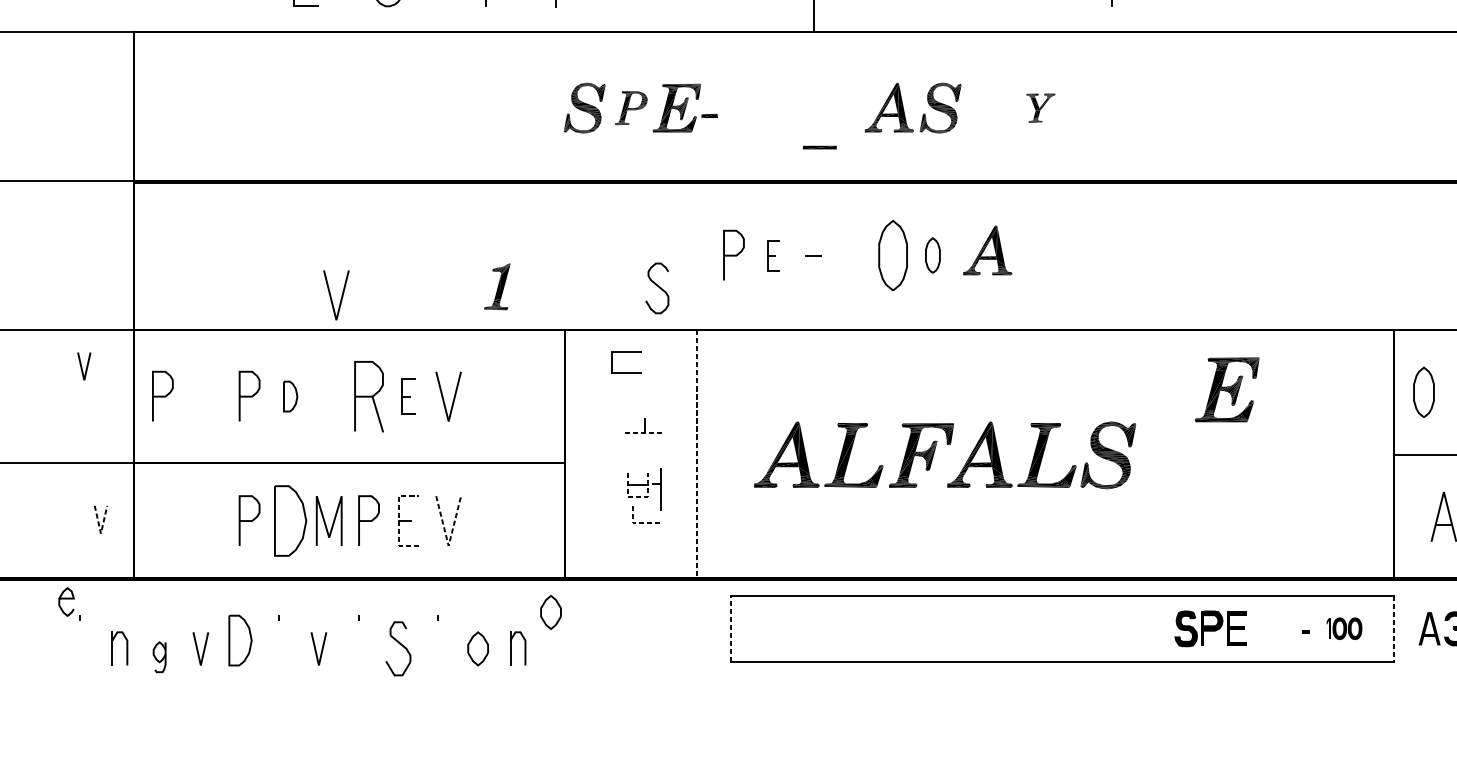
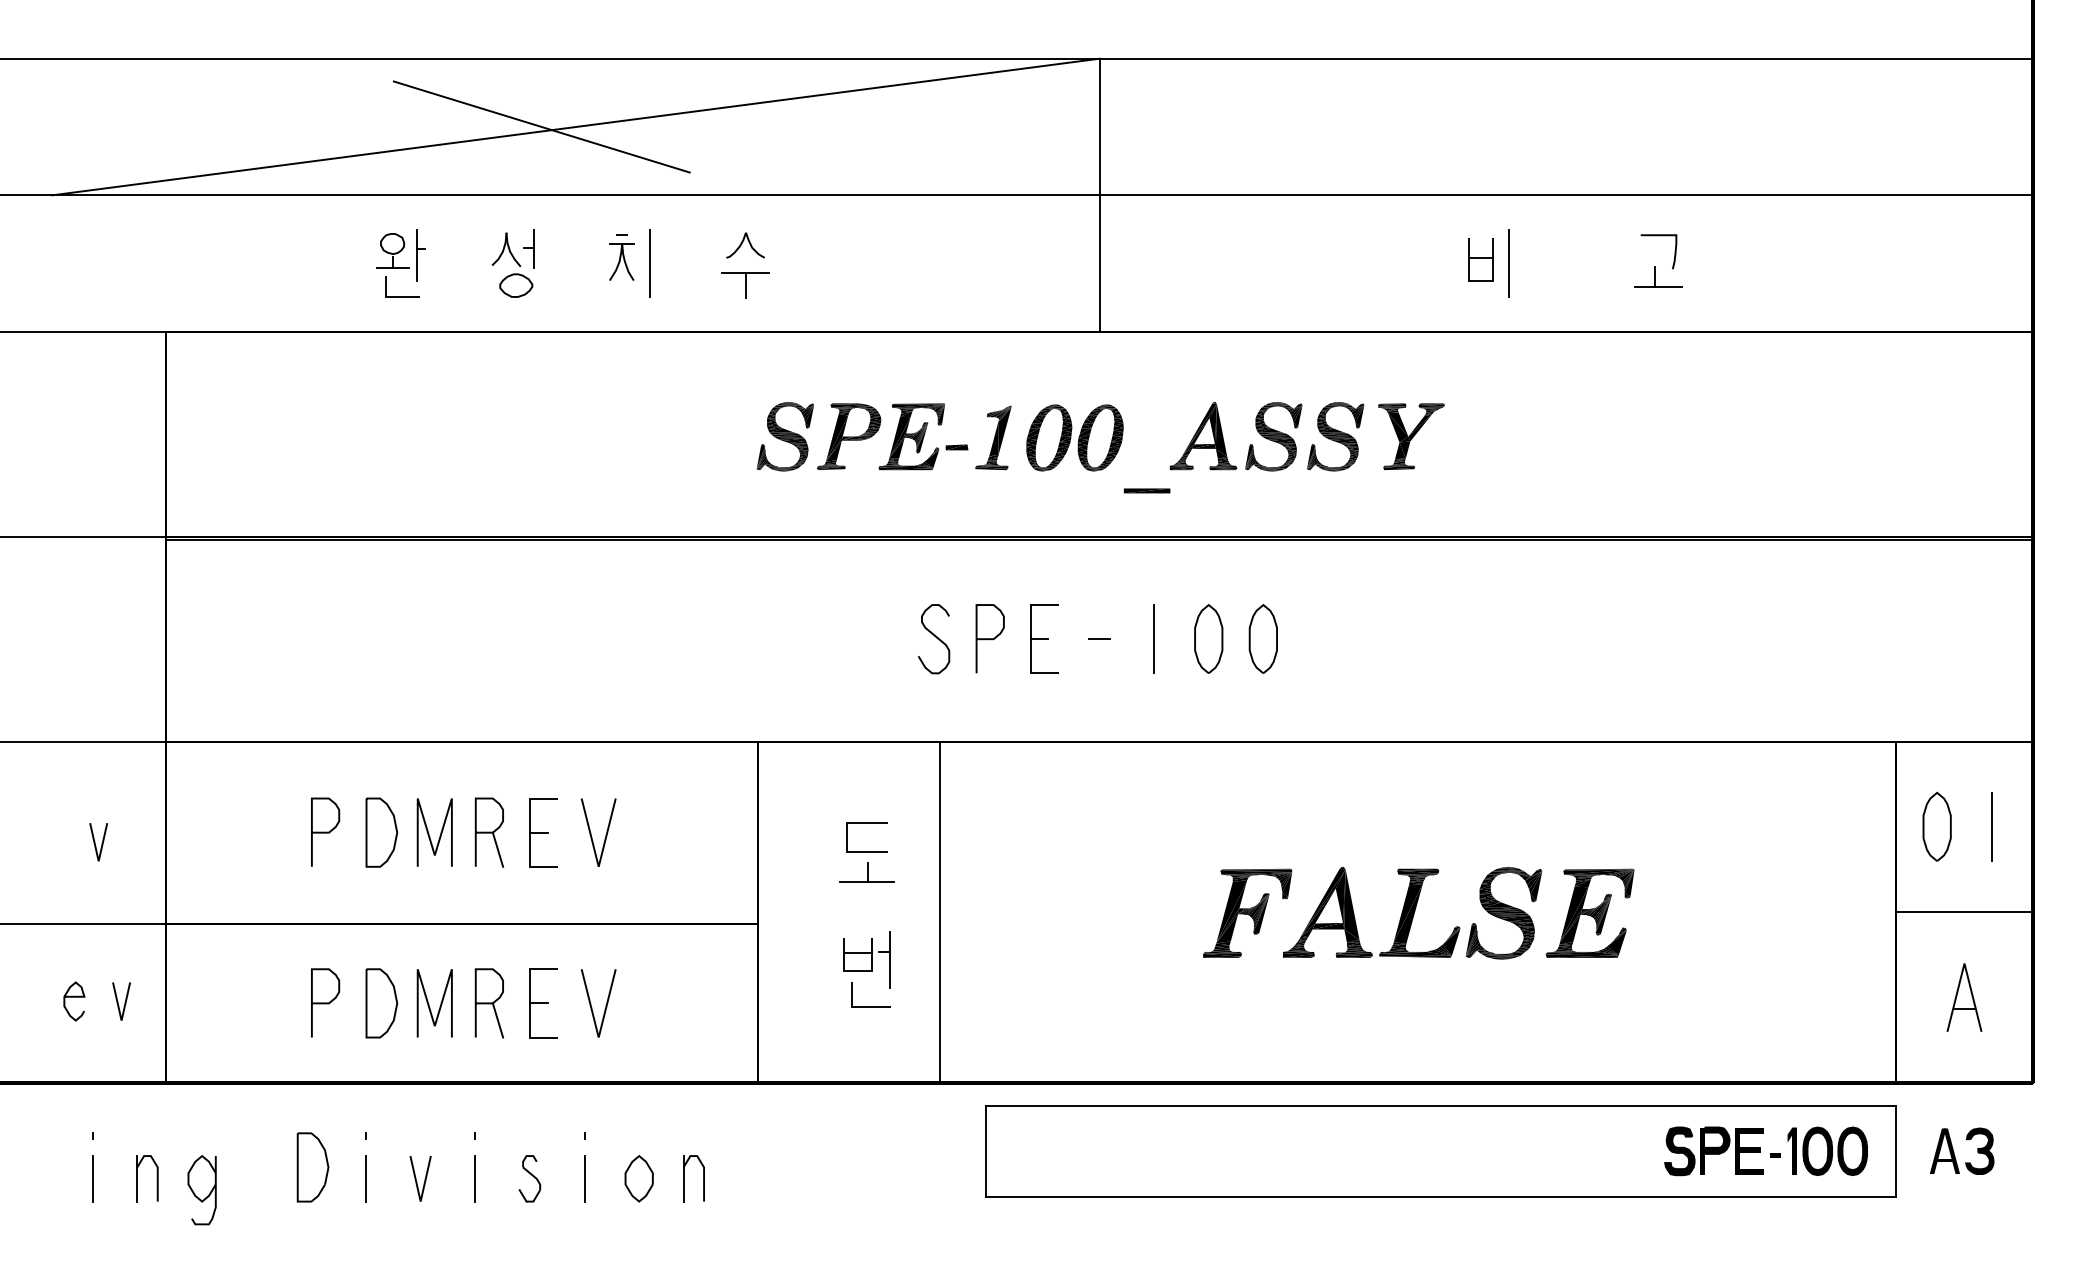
part: (631, 107) -> (849, 436), size x1.43
part: (985, 107) -> (1335, 436), added
part: (1040, 107) -> (1411, 436), size x1.67
part: (795, 108) -> (1074, 437), added
part: (819, 147) -> (1146, 490), moved
part: (987, 250) -> (1338, 631), removed
part: (773, 255) -> (1044, 638), size x1.67
line: (853, 255) -> (1154, 639), added
part: (893, 255) -> (1208, 638), size x0.71
part: (932, 255) -> (1262, 638), size x1.43
part: (497, 286) -> (993, 437), moved
curve: (658, 287) -> (935, 637), moved
line: (331, 295) -> (437, 693), removed
line: (626, 352) -> (866, 823), moved
line: (81, 366) -> (95, 842), moved
part: (1226, 389) -> (1589, 912), moved
curve: (162, 395) -> (206, 831), removed
part: (290, 396) -> (381, 832), size x1.67
part: (369, 396) -> (489, 832), size x0.71
part: (408, 396) -> (543, 832), size x1.43
line: (325, 397) -> (429, 833), added
line: (644, 432) -> (867, 882), dashed -> solid
line: (697, 454) -> (940, 912), dashed -> solid
part: (806, 455) -> (1089, 913), removed
line: (637, 497) -> (858, 970), dashed -> solid
line: (398, 520) -> (530, 1002), dashed -> solid
part: (290, 521) -> (381, 1003), size x0.71
line: (637, 523) -> (858, 1006), dashed -> solid
line: (100, 533) -> (121, 1020), dashed -> solid
line: (374, 533) -> (497, 1020), added
line: (448, 545) -> (598, 1037), dashed -> solid
curve: (66, 599) -> (74, 997), moved
part: (550, 612) -> (738, 1128), removed
line: (730, 628) -> (985, 1151), dashed -> solid
part: (1210, 628) -> (1713, 1151), moved
part: (1344, 628) -> (1827, 1150), size x1.67
line: (1394, 628) -> (1896, 1151), dashed -> solid
line: (79, 648) -> (92, 1178), added
line: (197, 648) -> (254, 1178), removed
line: (279, 648) -> (366, 1178), added
line: (358, 648) -> (475, 1178), added
part: (398, 648) -> (529, 1178), size x0.62
line: (438, 648) -> (584, 1178), added
part: (159, 657) -> (201, 1190), size x1.67

